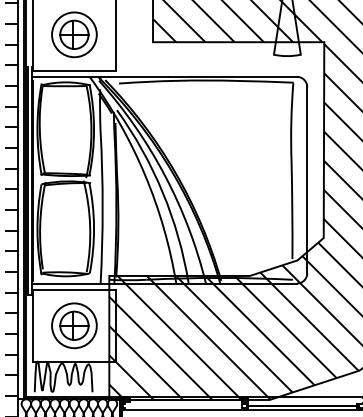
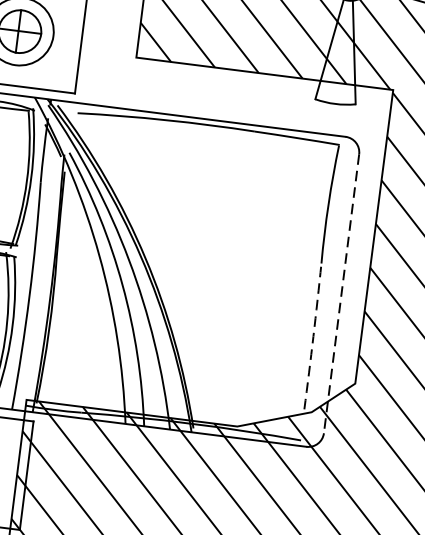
line: (307, 180) -> (341, 294), solid -> dashed
arc: (292, 210) -> (313, 336), solid -> dashed

